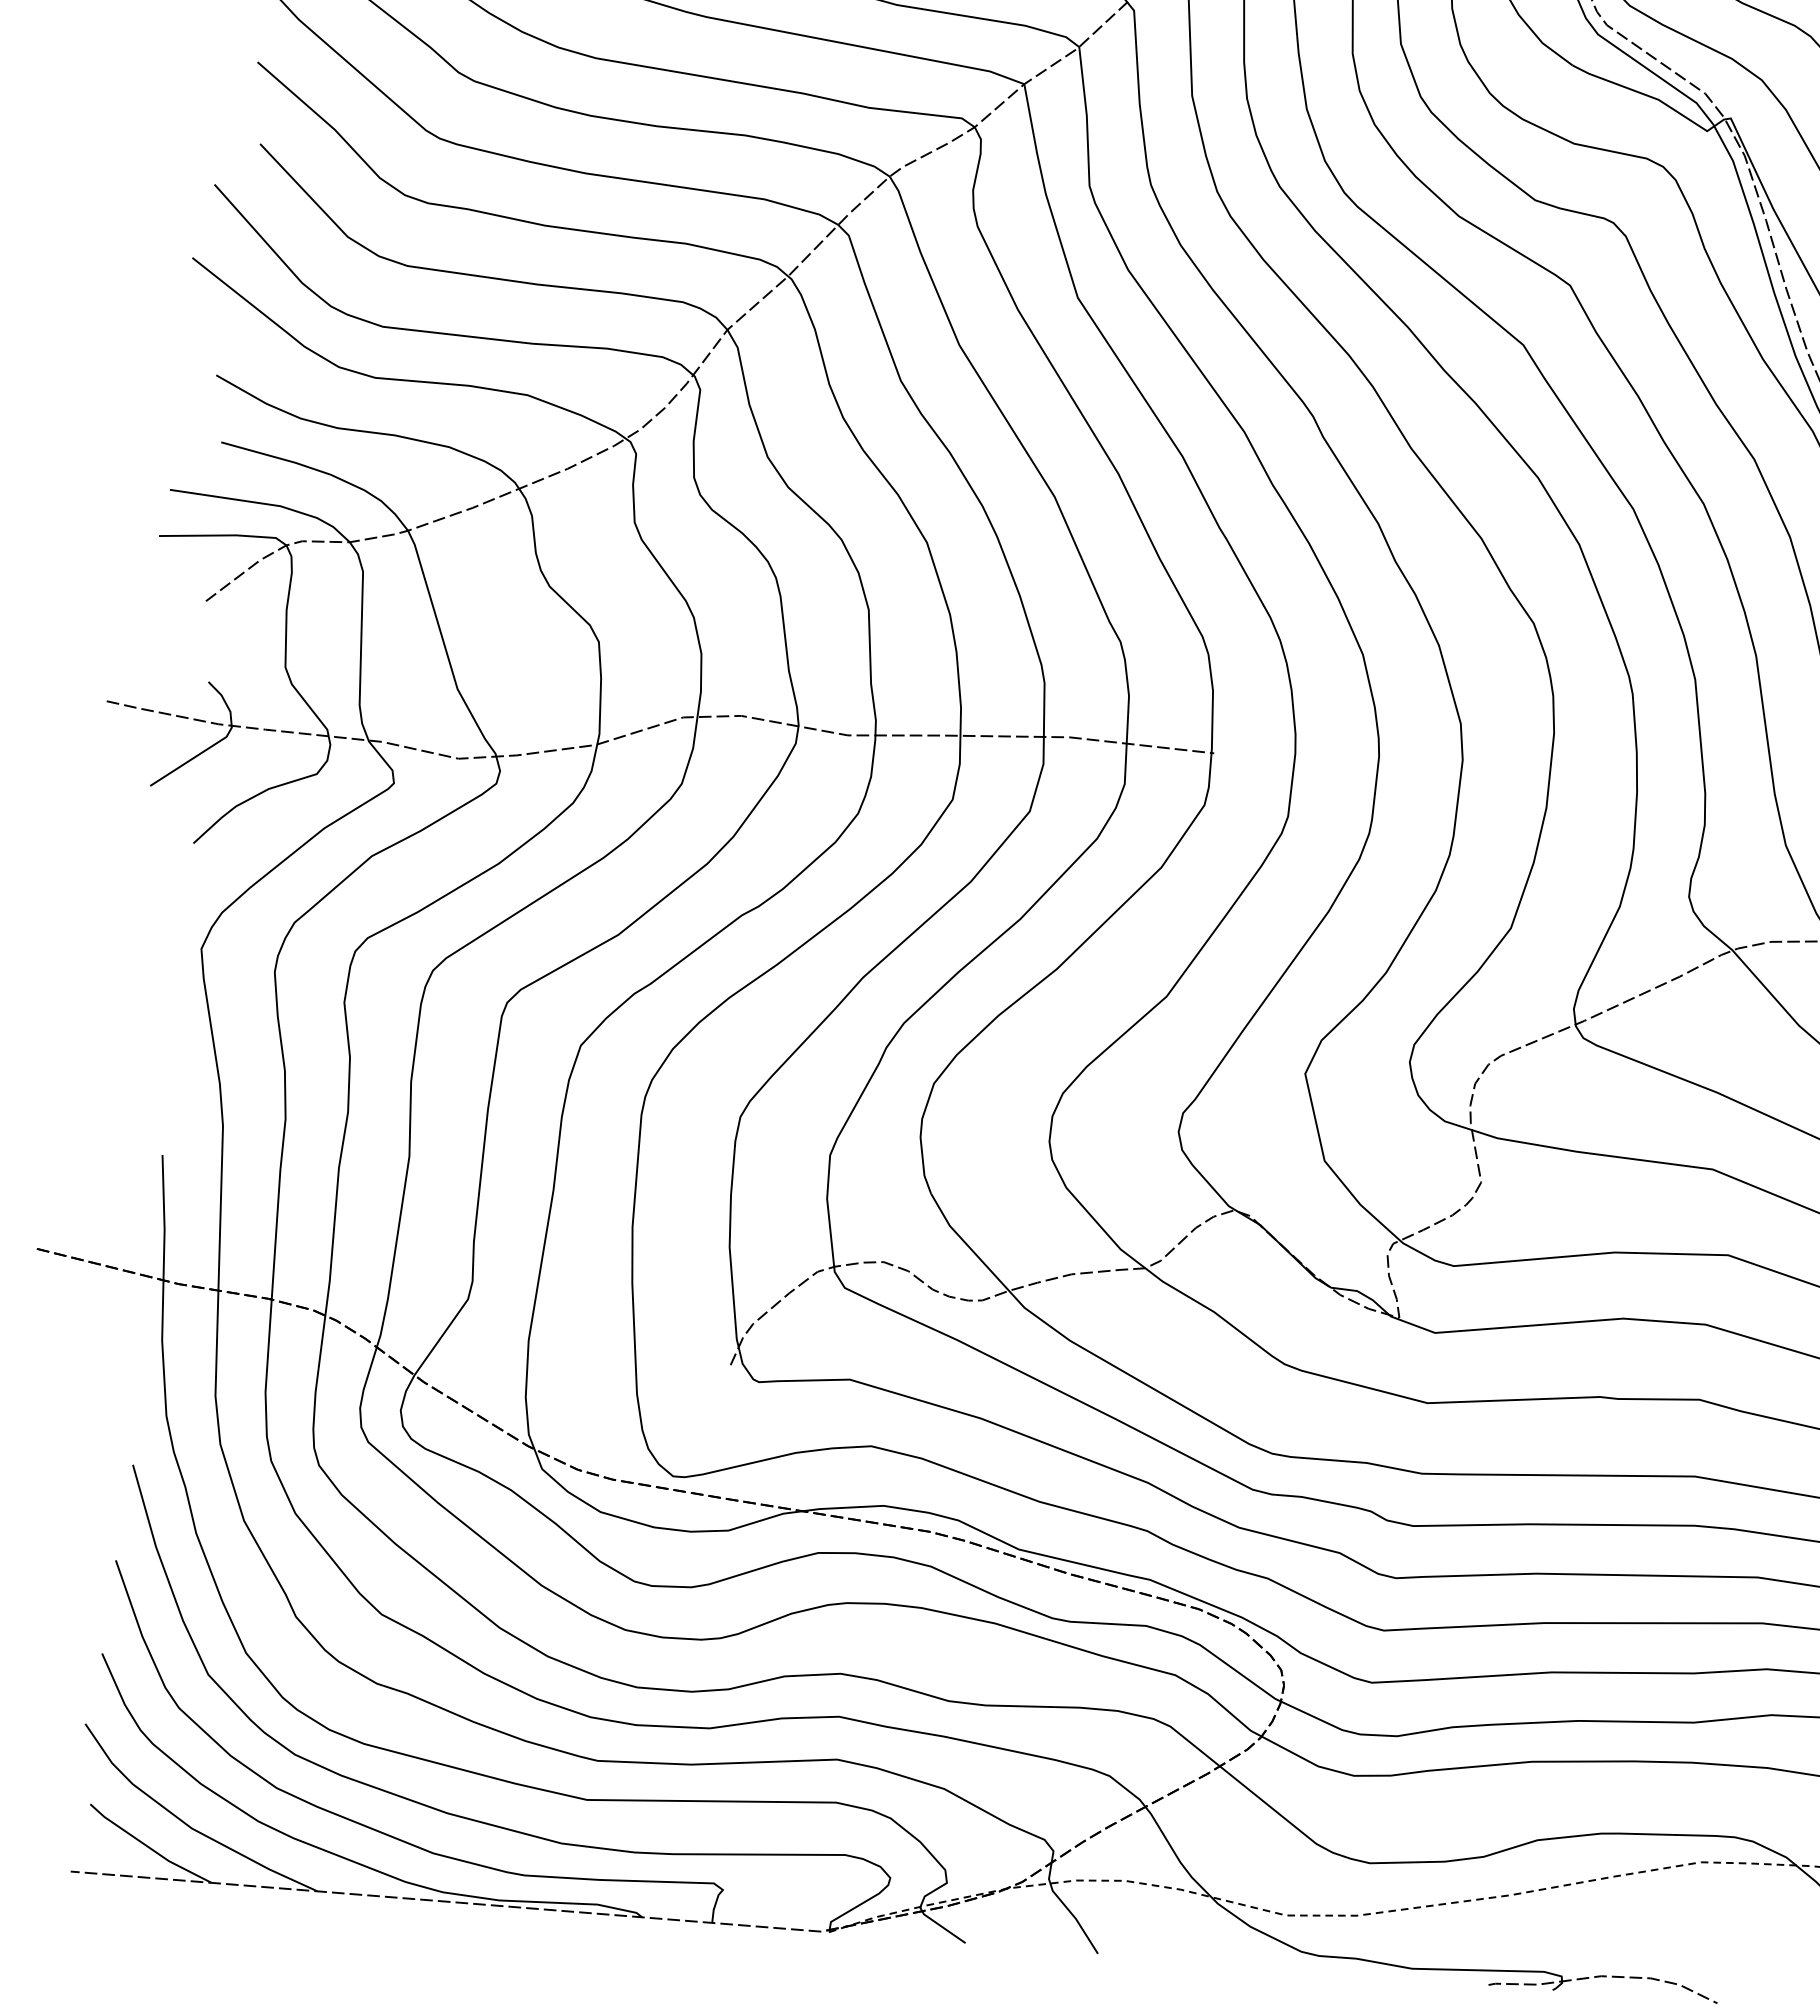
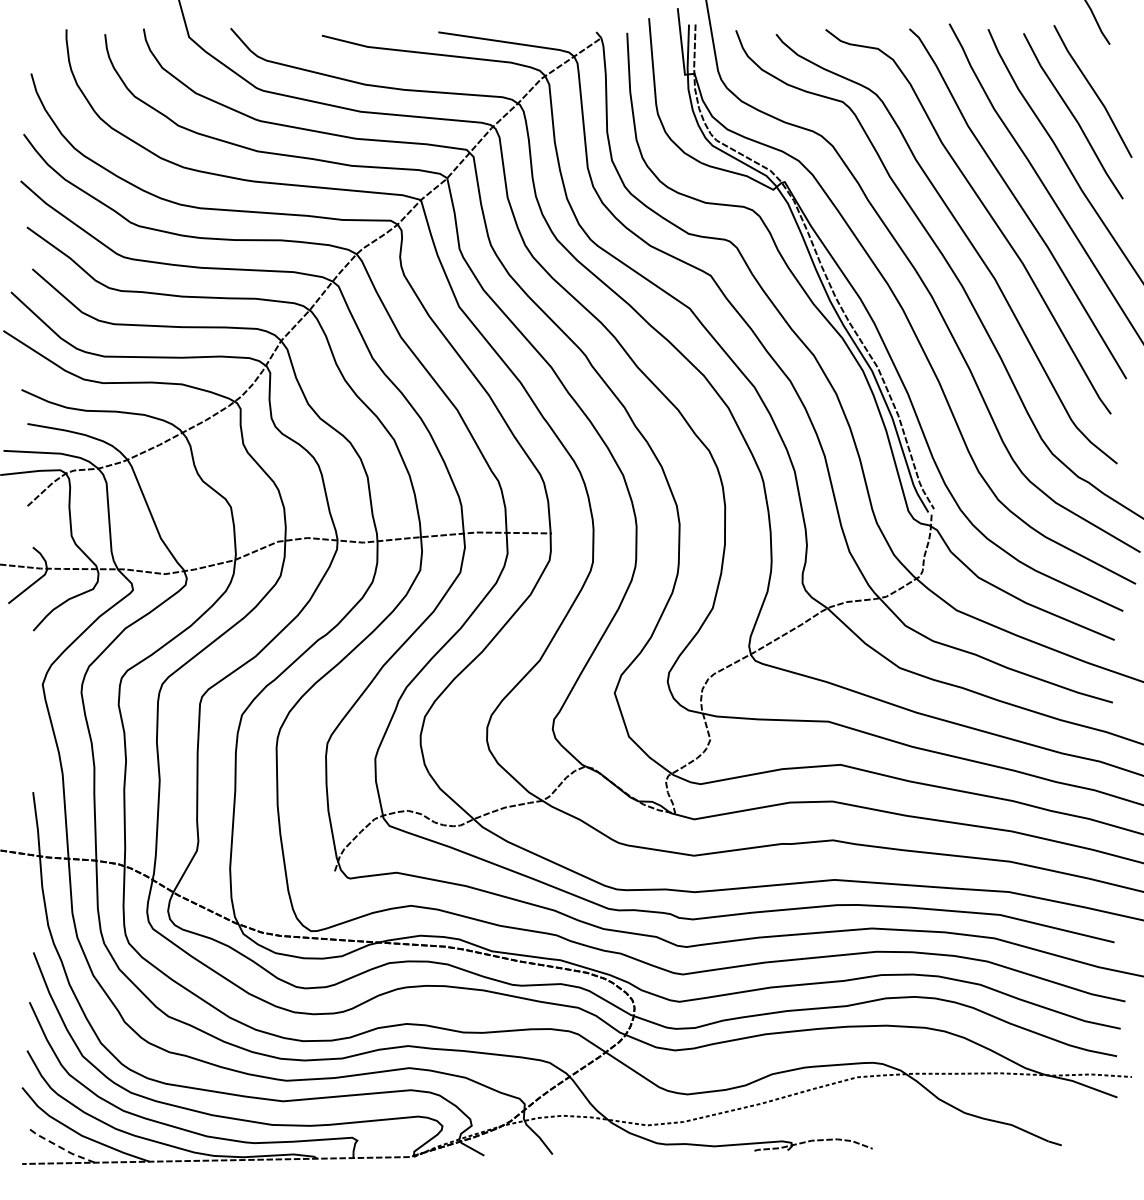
line: (148, 1846) -> (60, 1147), solid -> dashed

